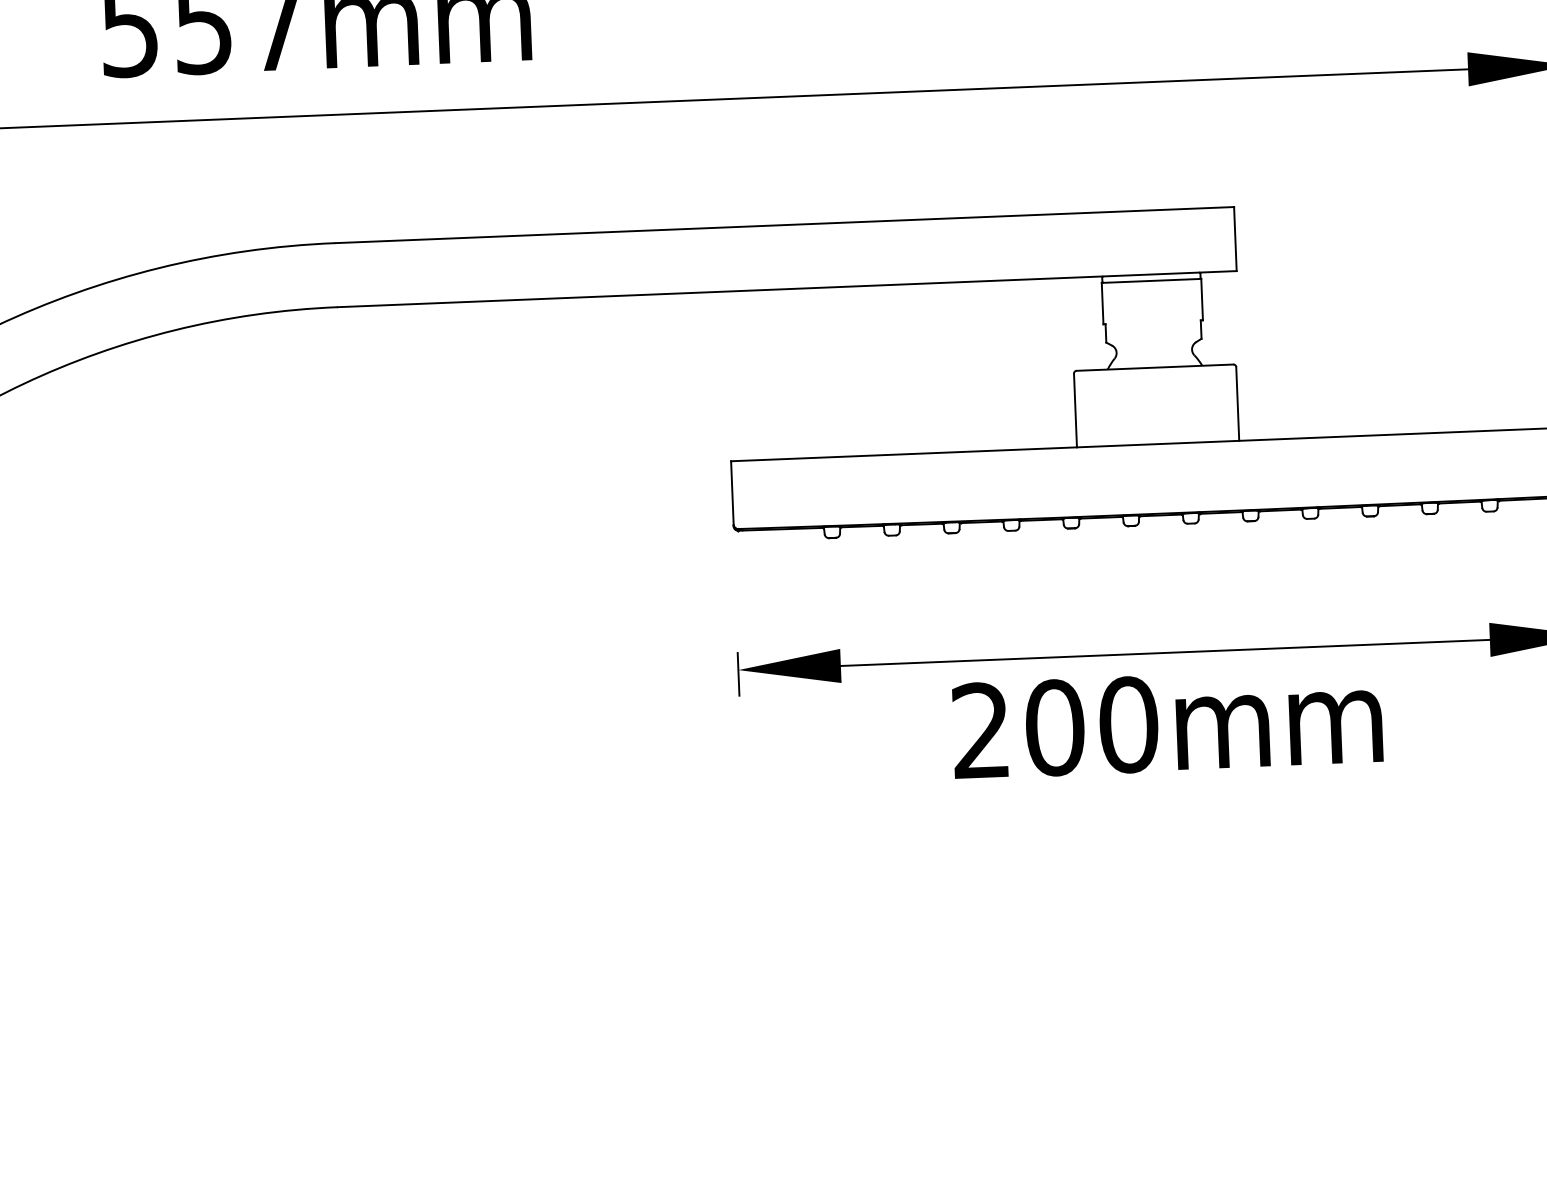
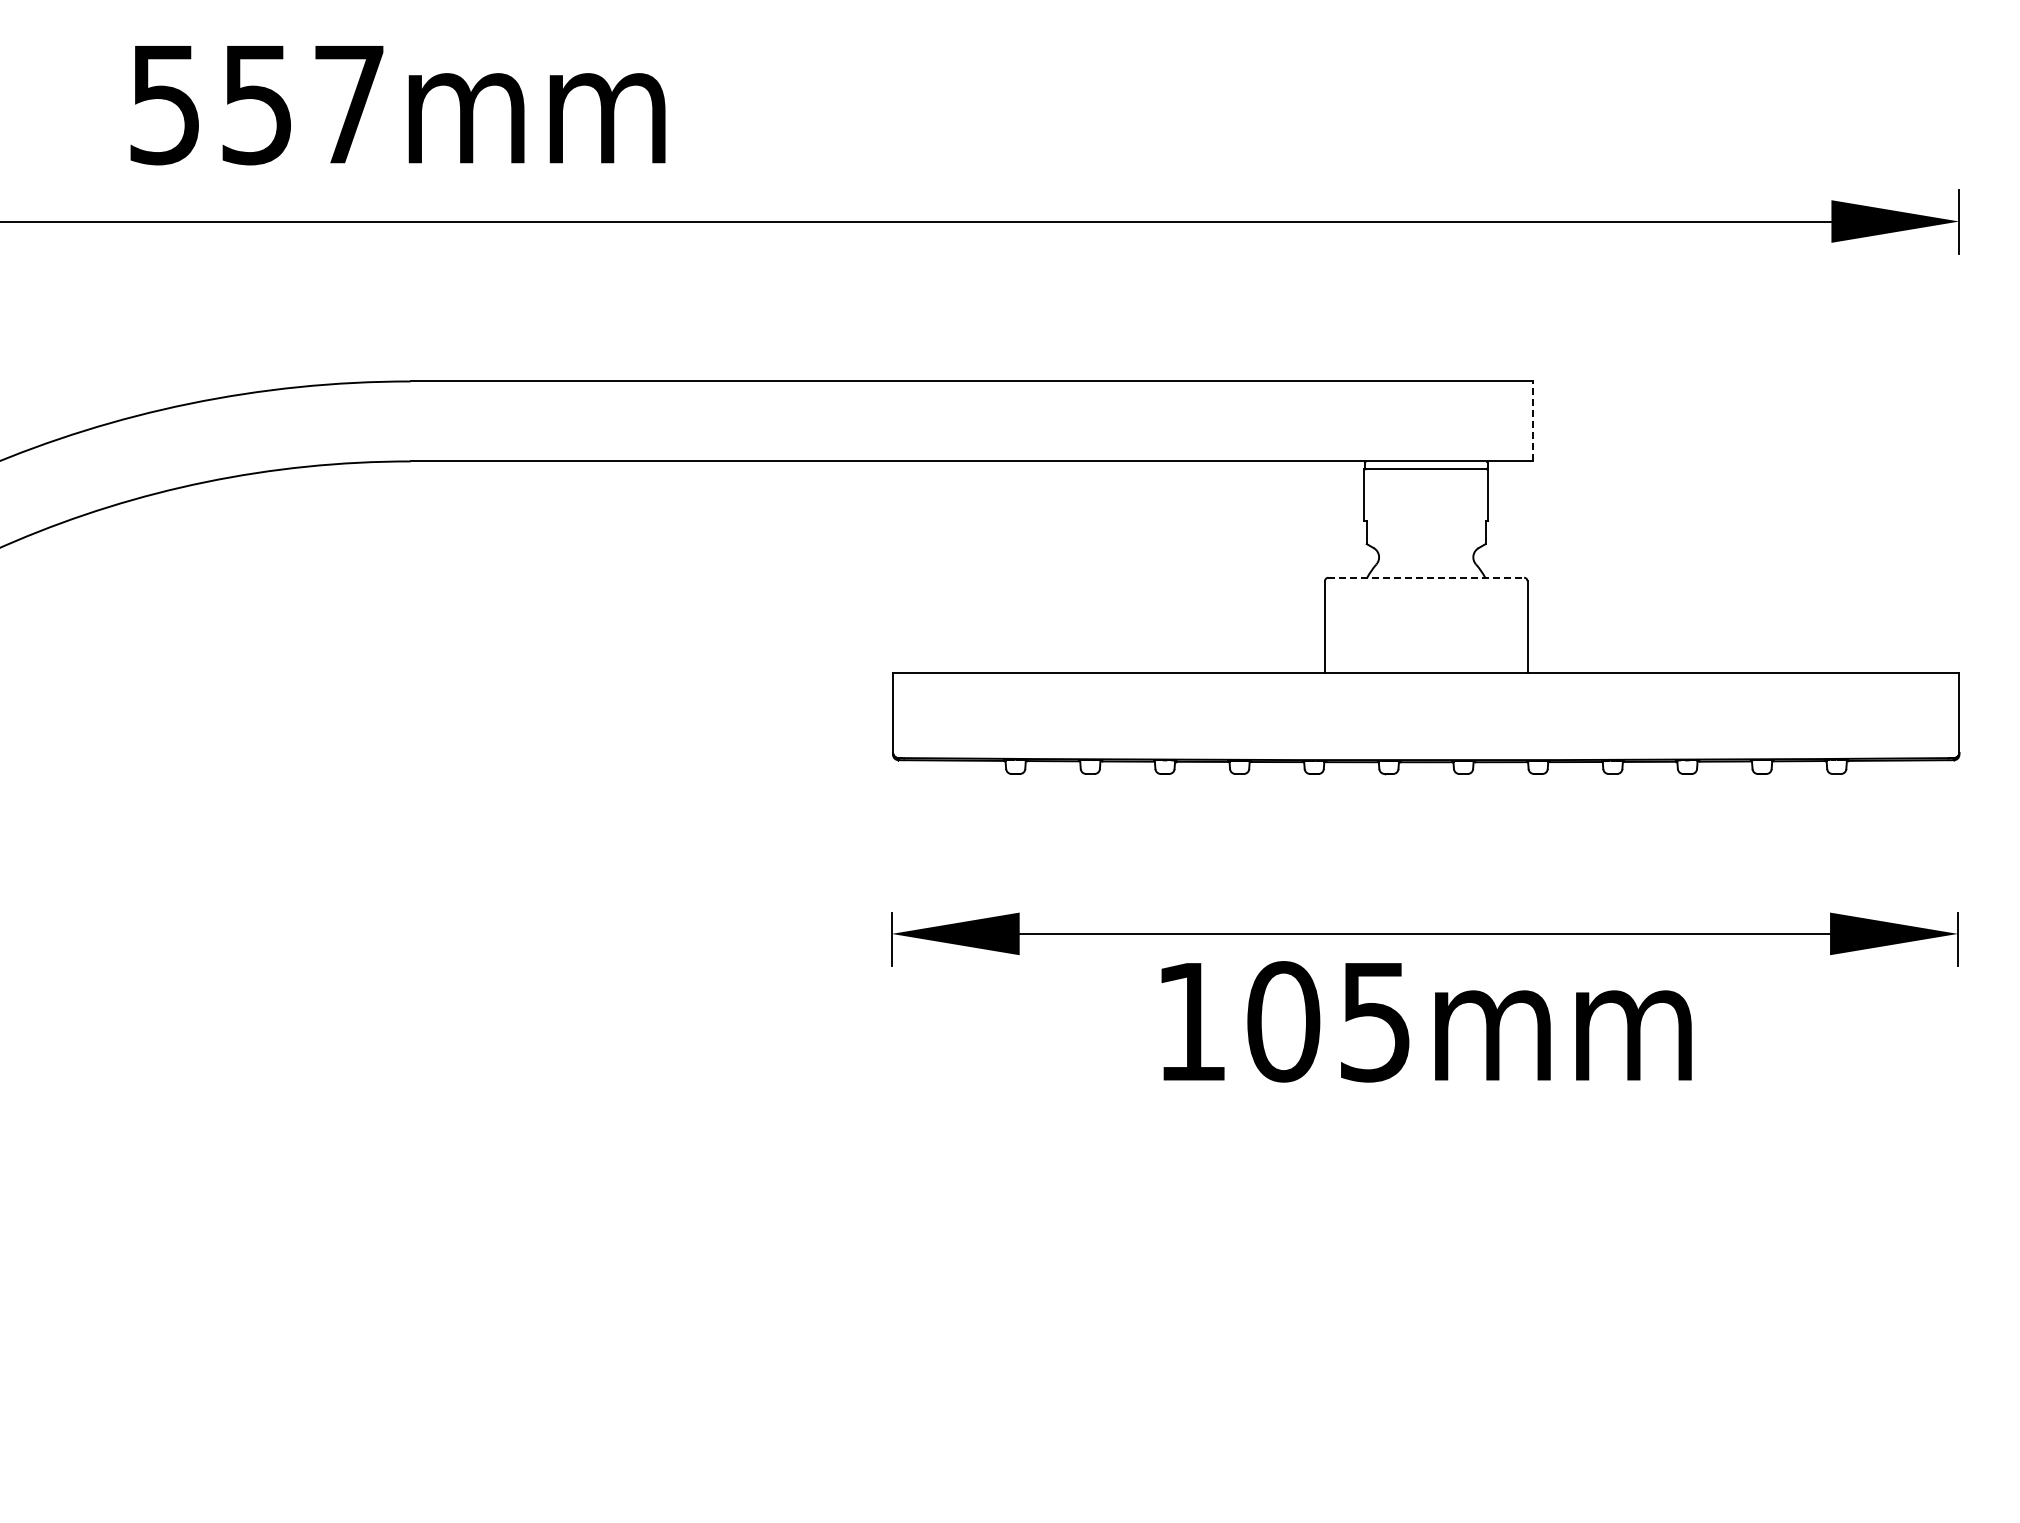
line: (1235, 239) -> (1532, 421), solid -> dashed
line: (1155, 367) -> (1426, 577), solid -> dashed
text: (1055, 727) -> (1284, 1021), 200mm -> 105mm

